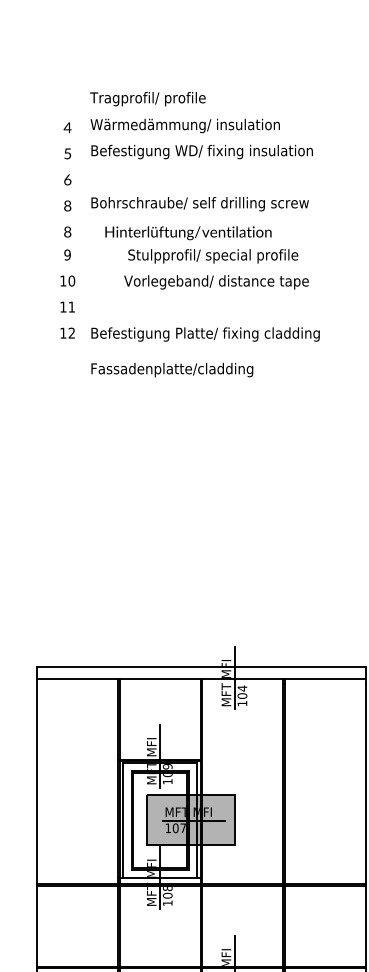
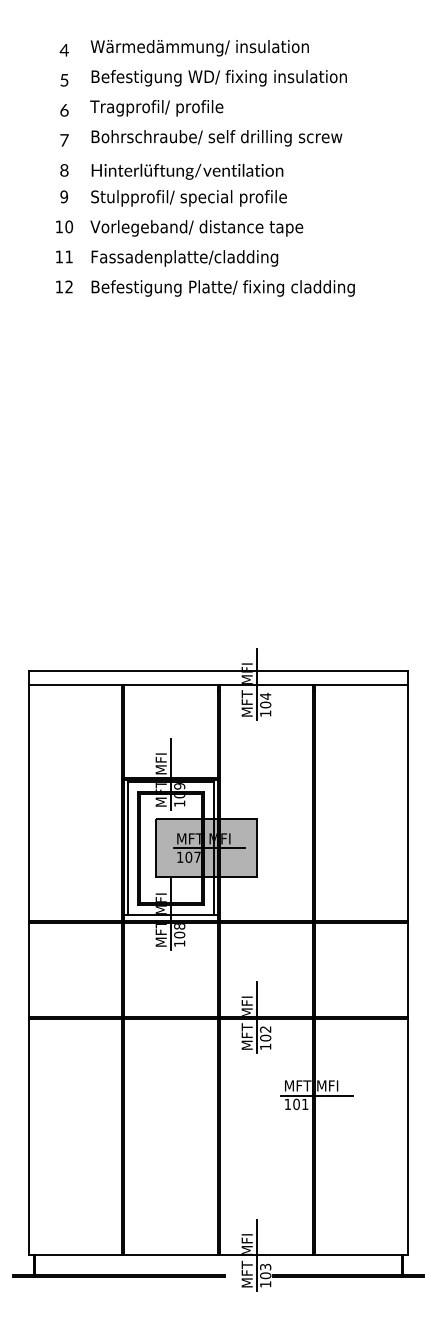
text: (147, 99) -> (156, 108), moved
text: (67, 206) -> (64, 140), 8 -> 7
text: (188, 232) -> (187, 171), moved
text: (212, 256) -> (188, 198), moved
text: (216, 282) -> (196, 228), moved
text: (171, 370) -> (184, 258), moved

